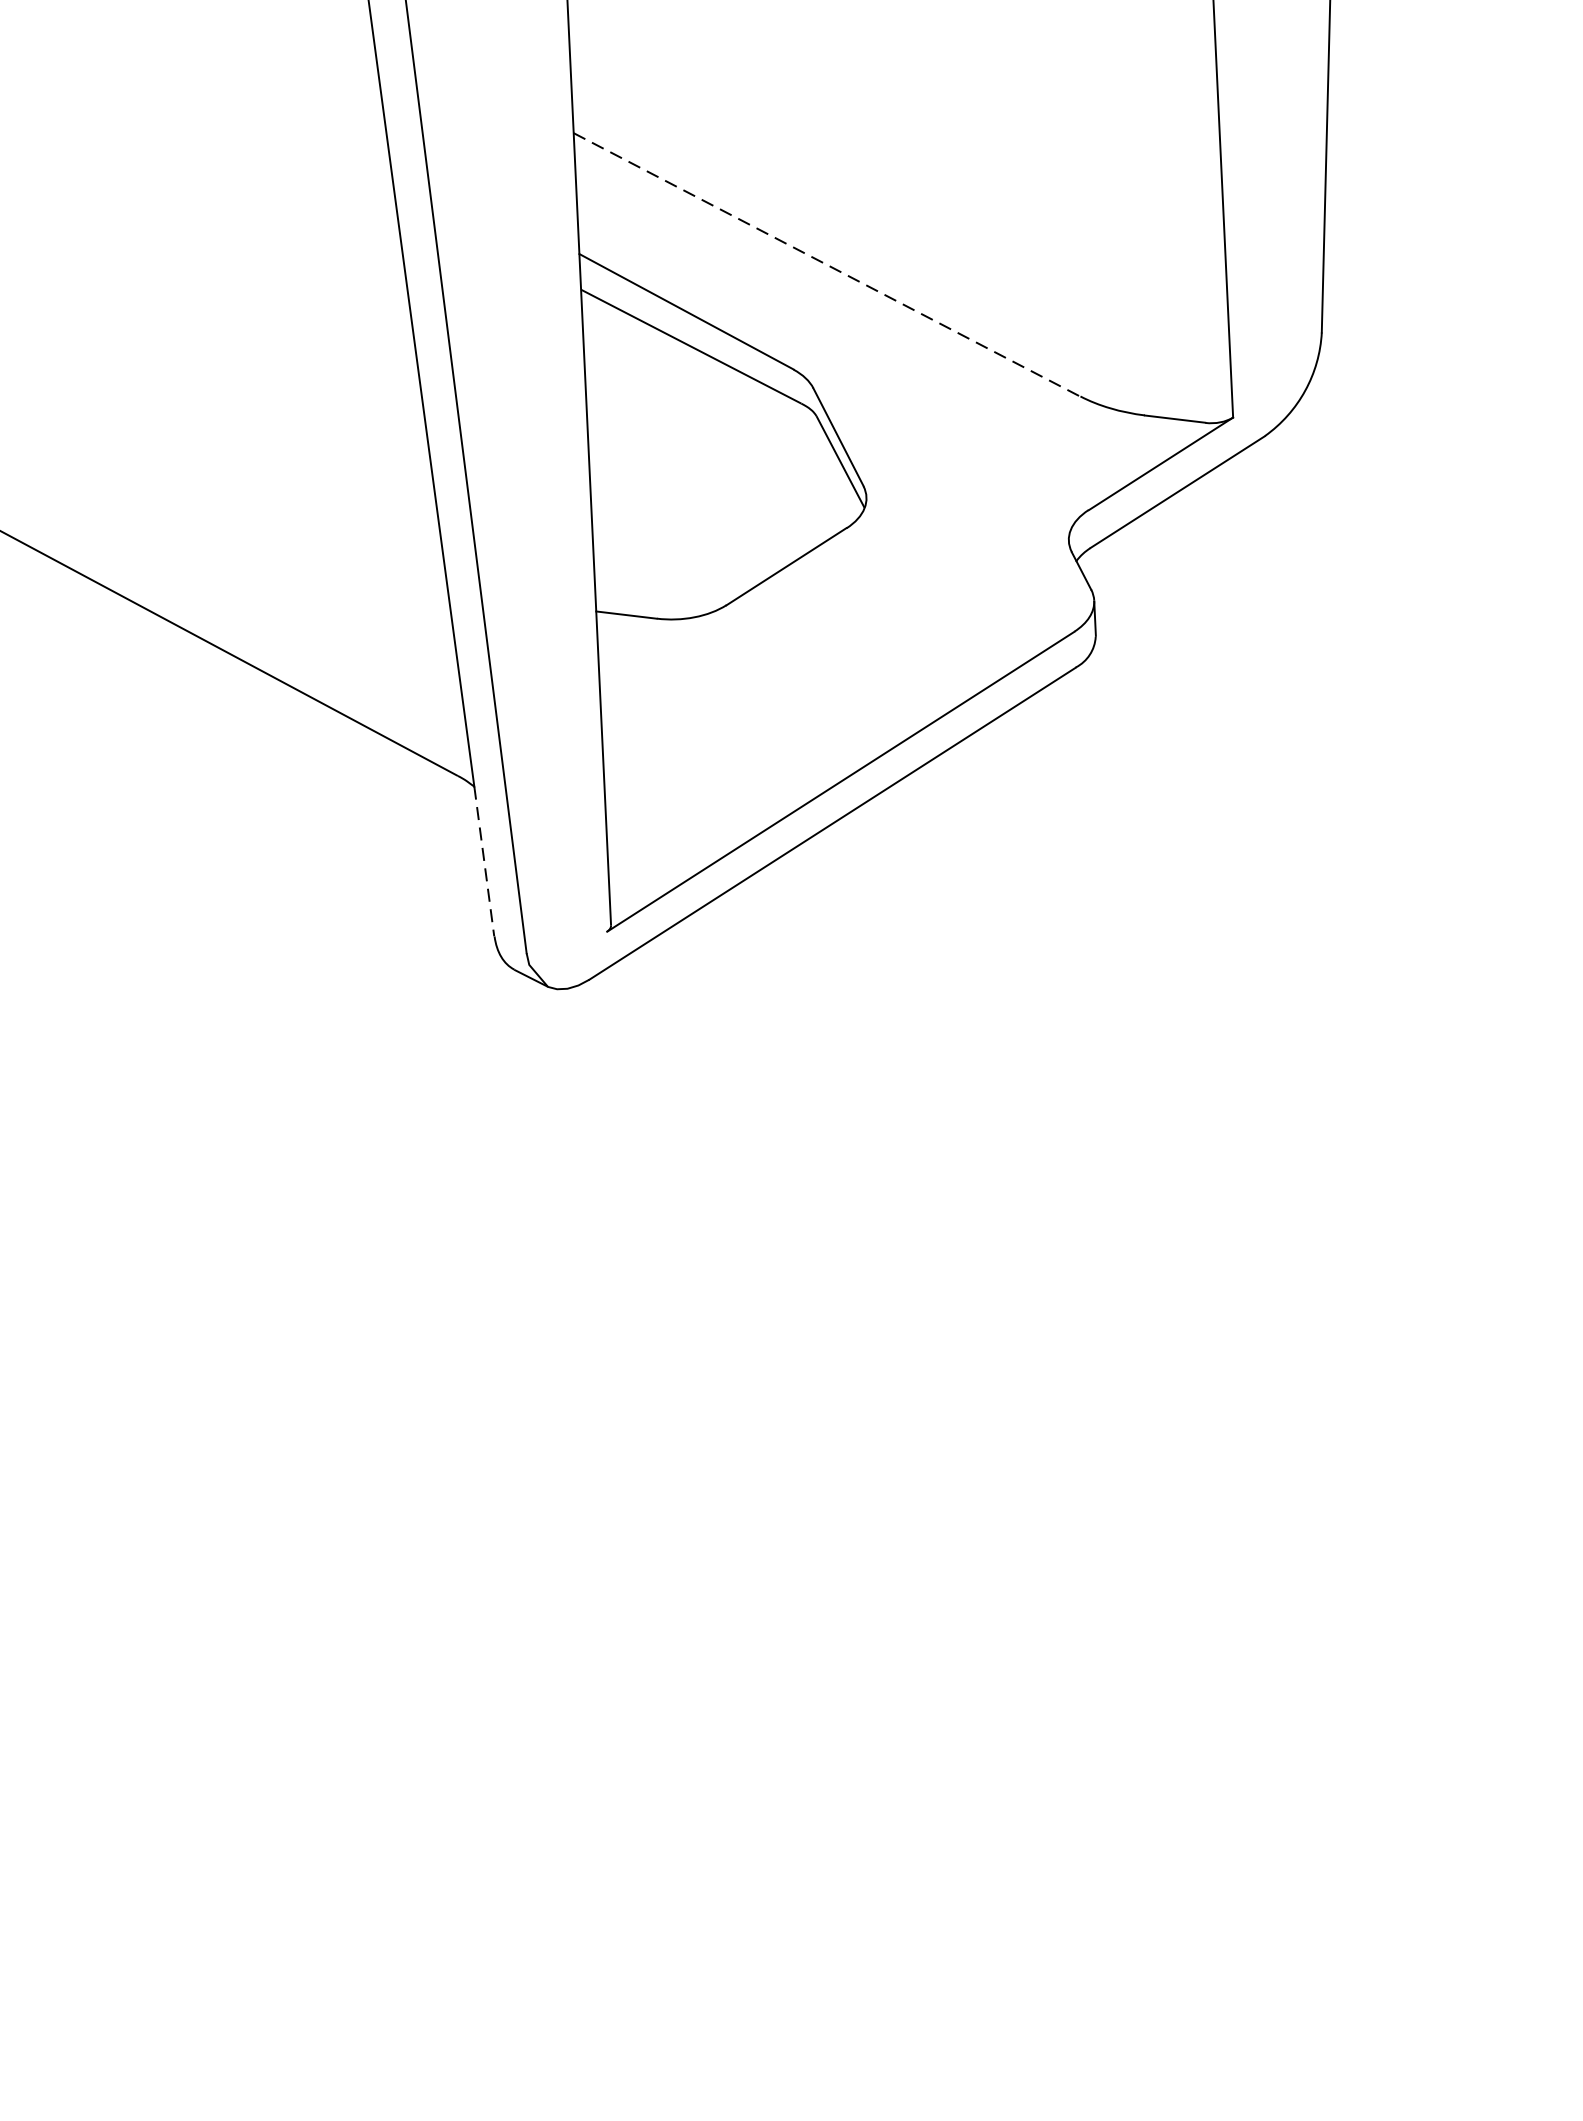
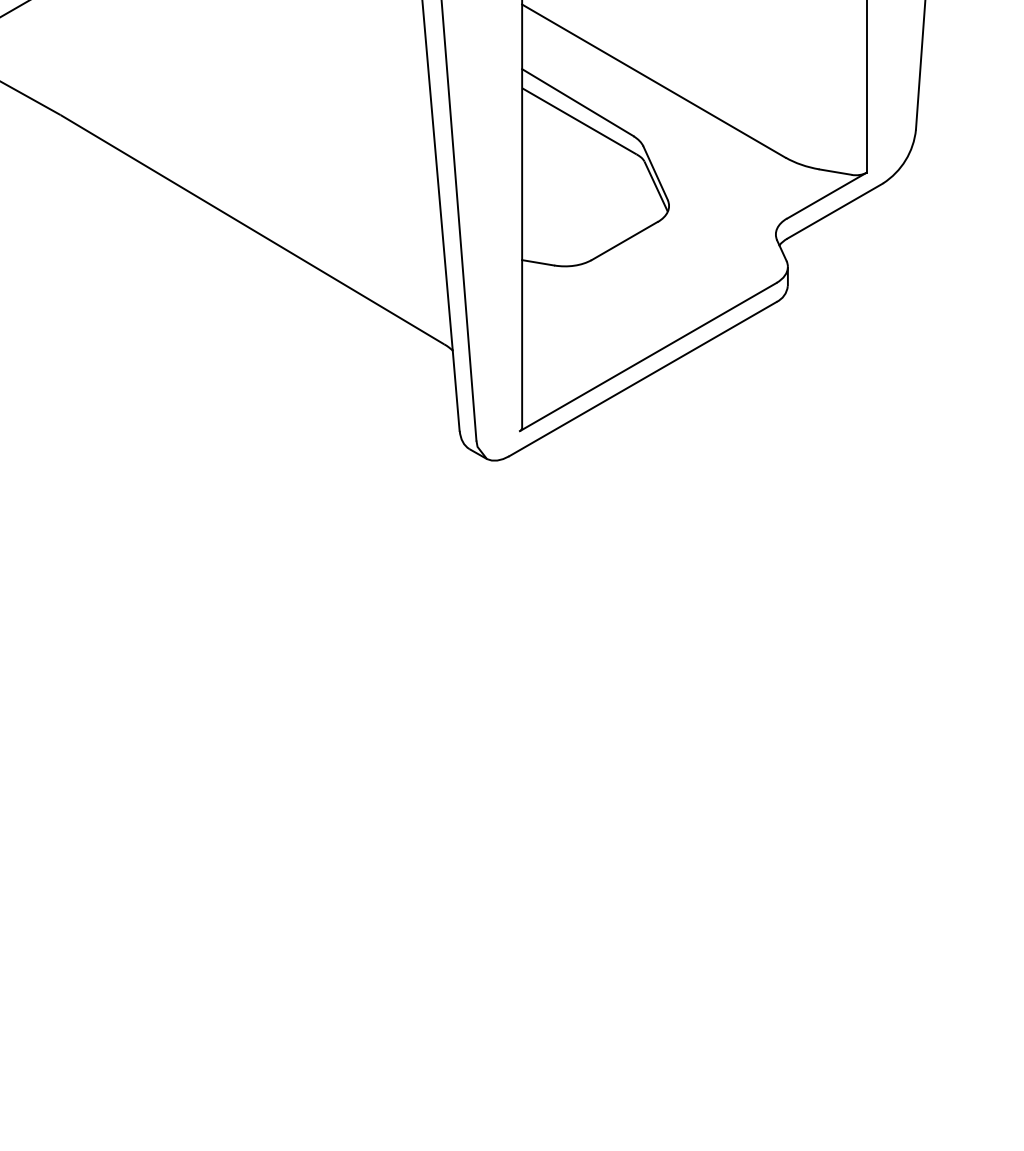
line: (828, 265) -> (654, 81), dashed -> solid
line: (484, 863) -> (456, 391), dashed -> solid

